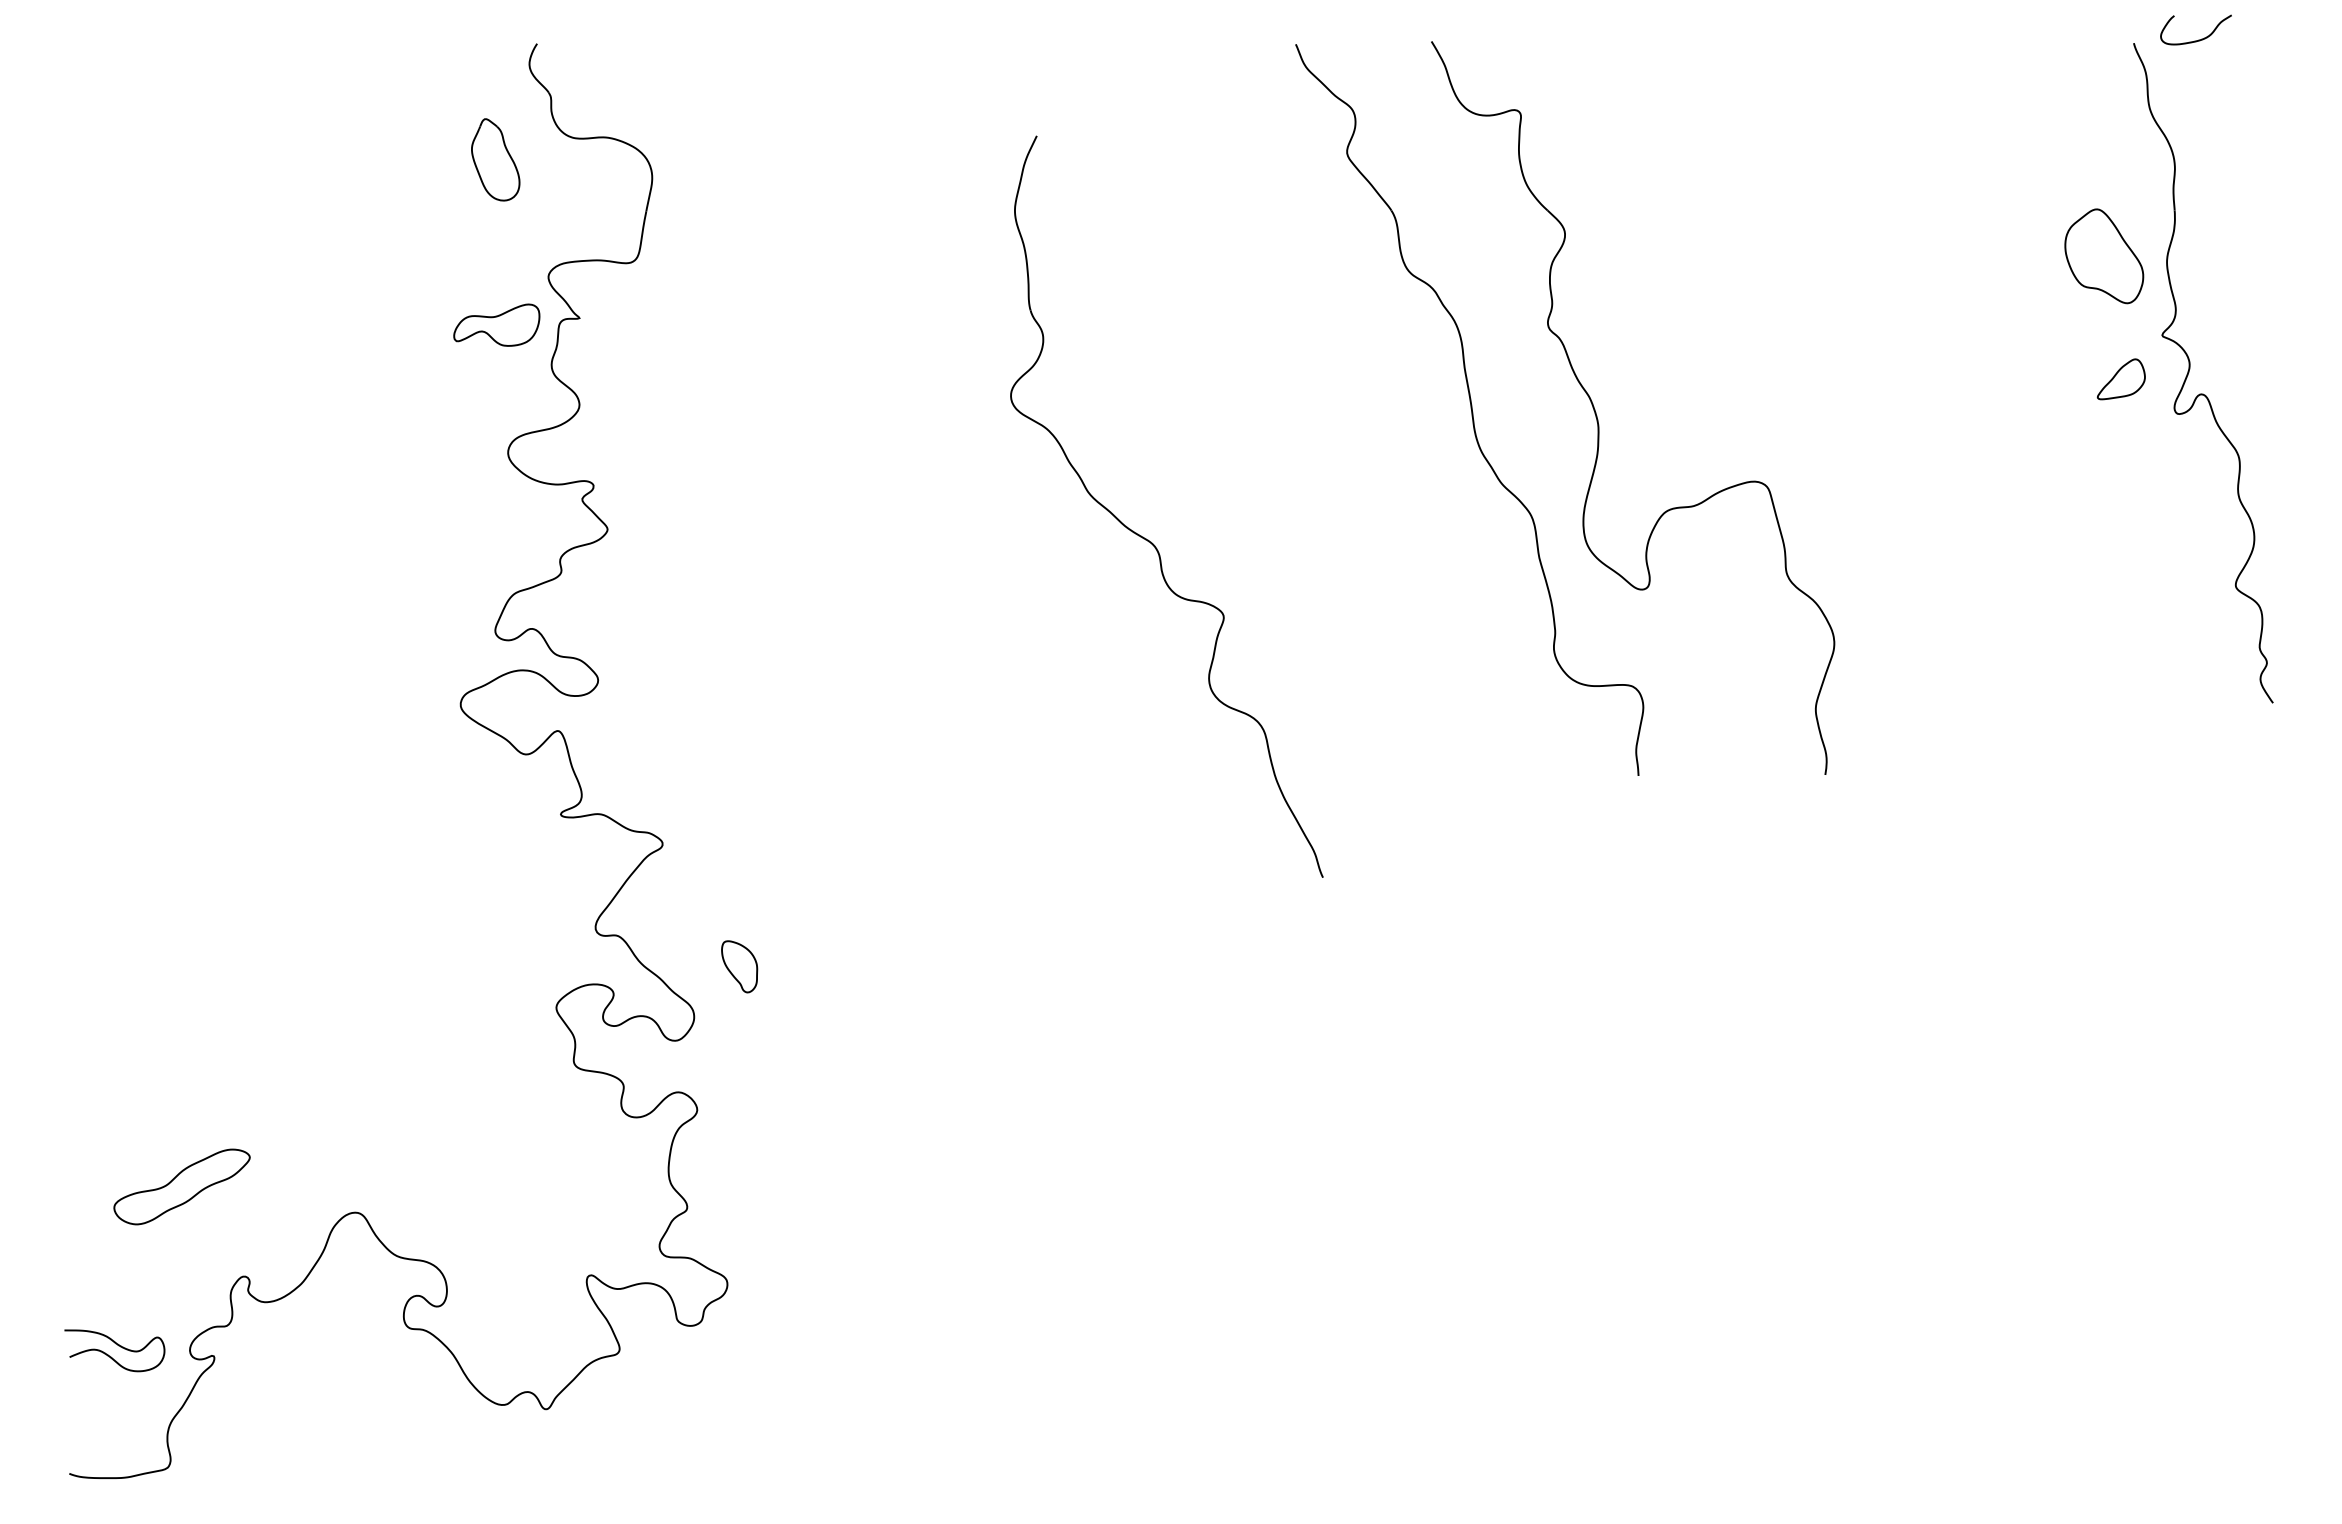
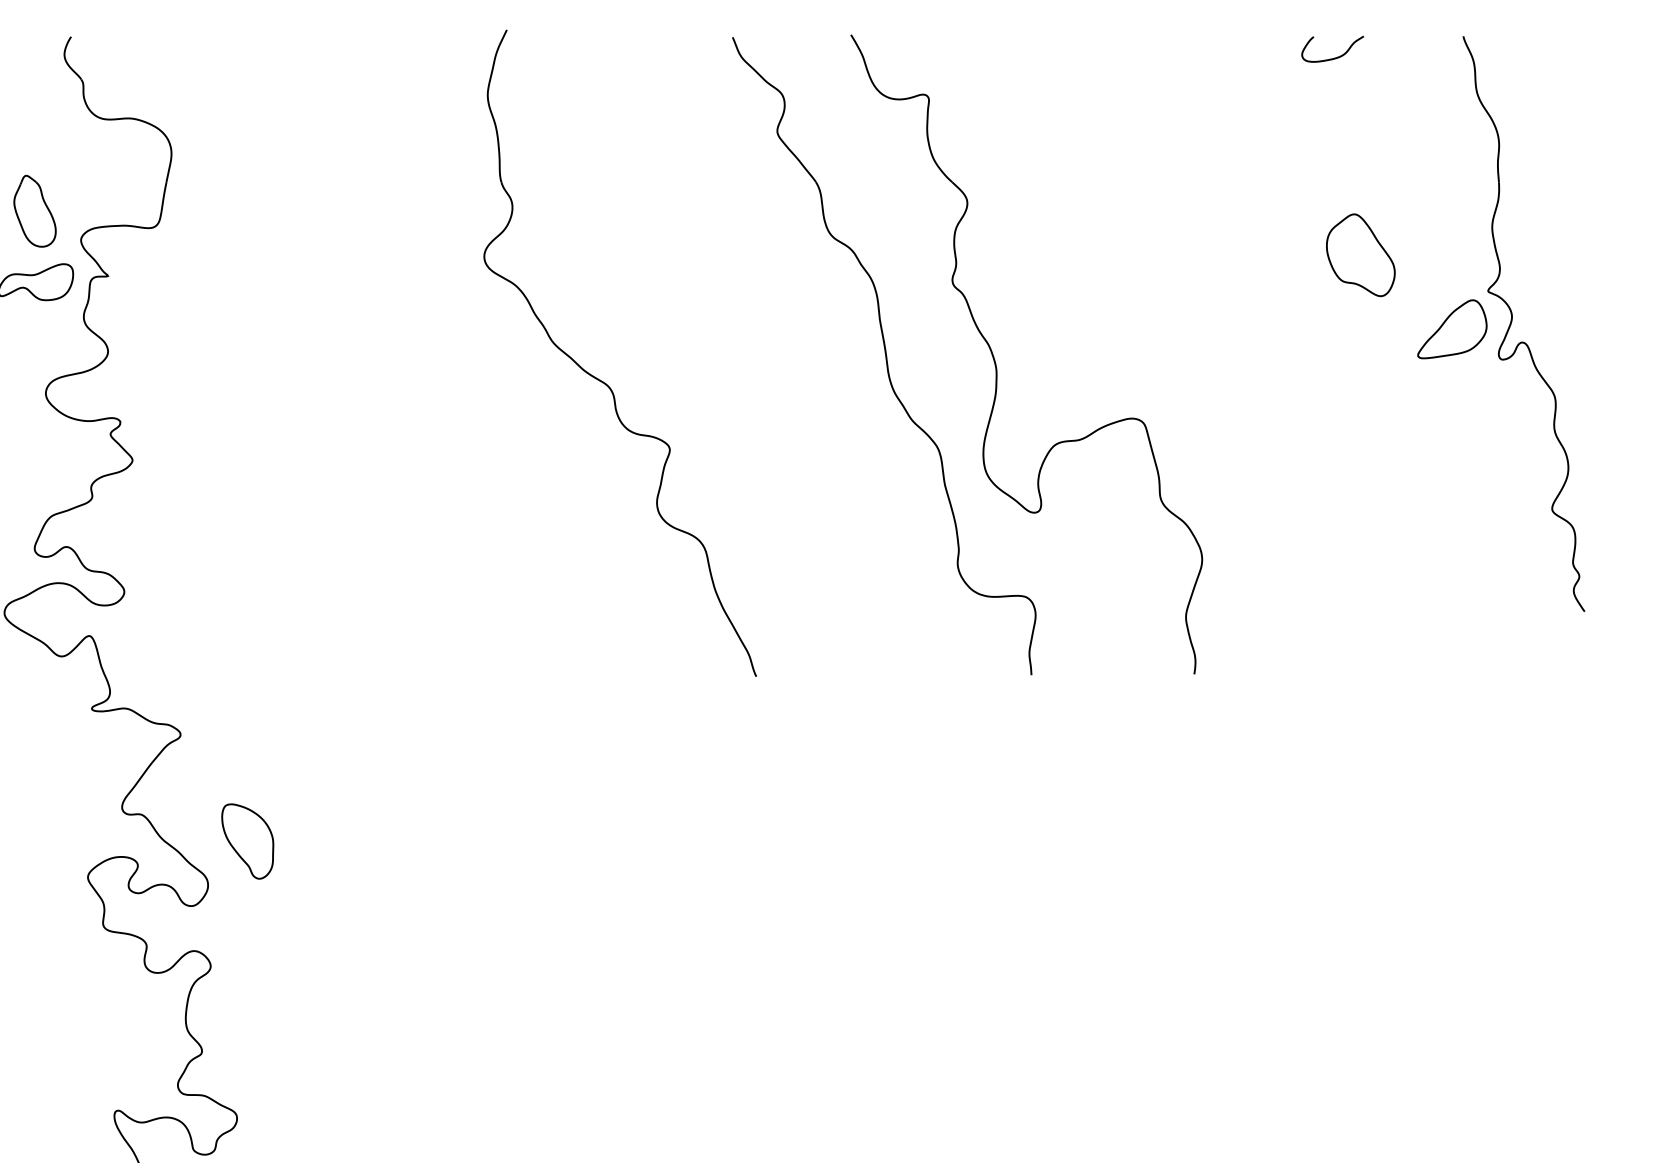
curve: (2198, 39) -> (1334, 57), moved
part: (495, 159) -> (34, 210), moved
part: (2104, 256) -> (1361, 255), moved
part: (2121, 379) -> (1452, 329), size x1.67
part: (1148, 539) -> (604, 381), moved
part: (739, 966) -> (247, 841), size x1.67

